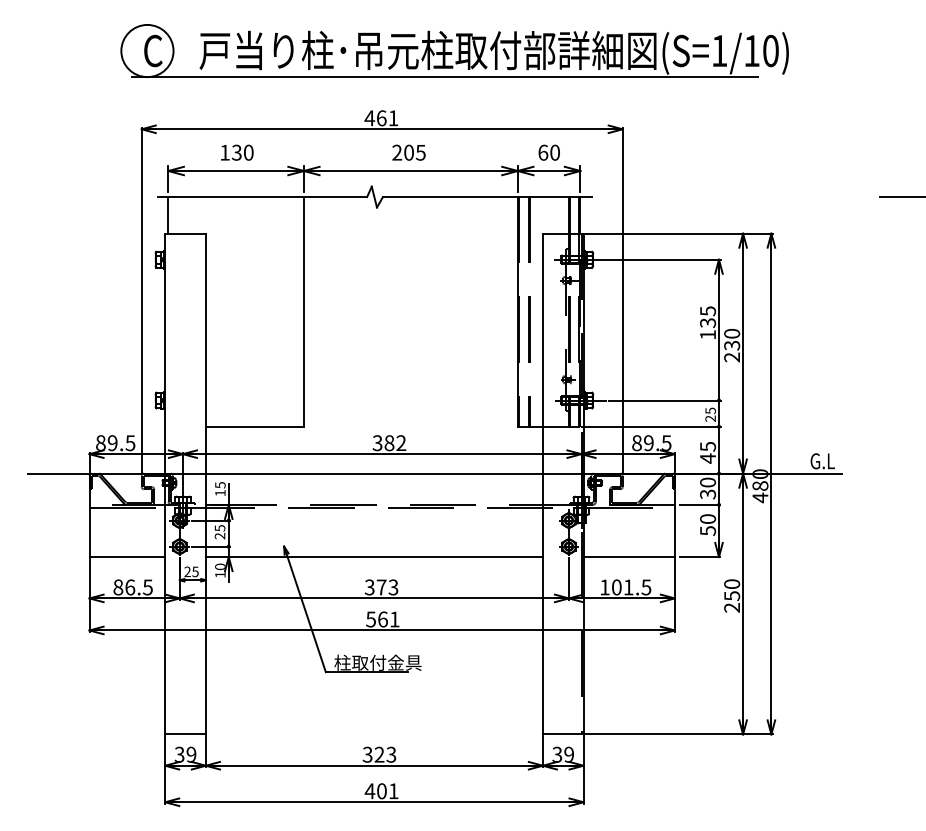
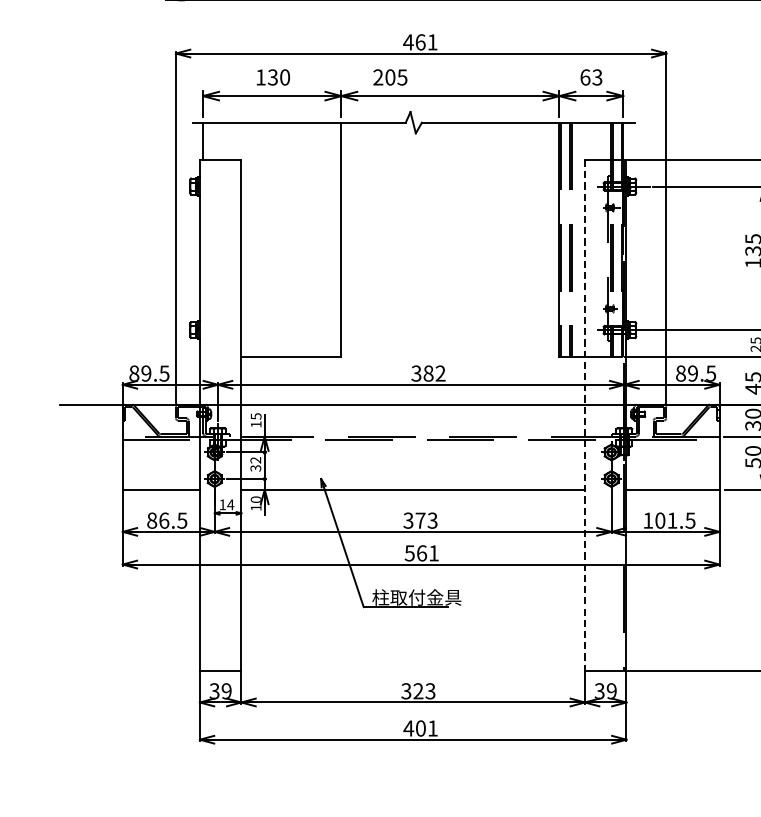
text: (408, 152) -> (389, 77), moved
text: (554, 152) -> (596, 77), 60 -> 63
line: (542, 484) -> (584, 415), solid -> dashed
text: (219, 532) -> (255, 464), 25 -> 32
text: (191, 571) -> (226, 504), 25 -> 14

